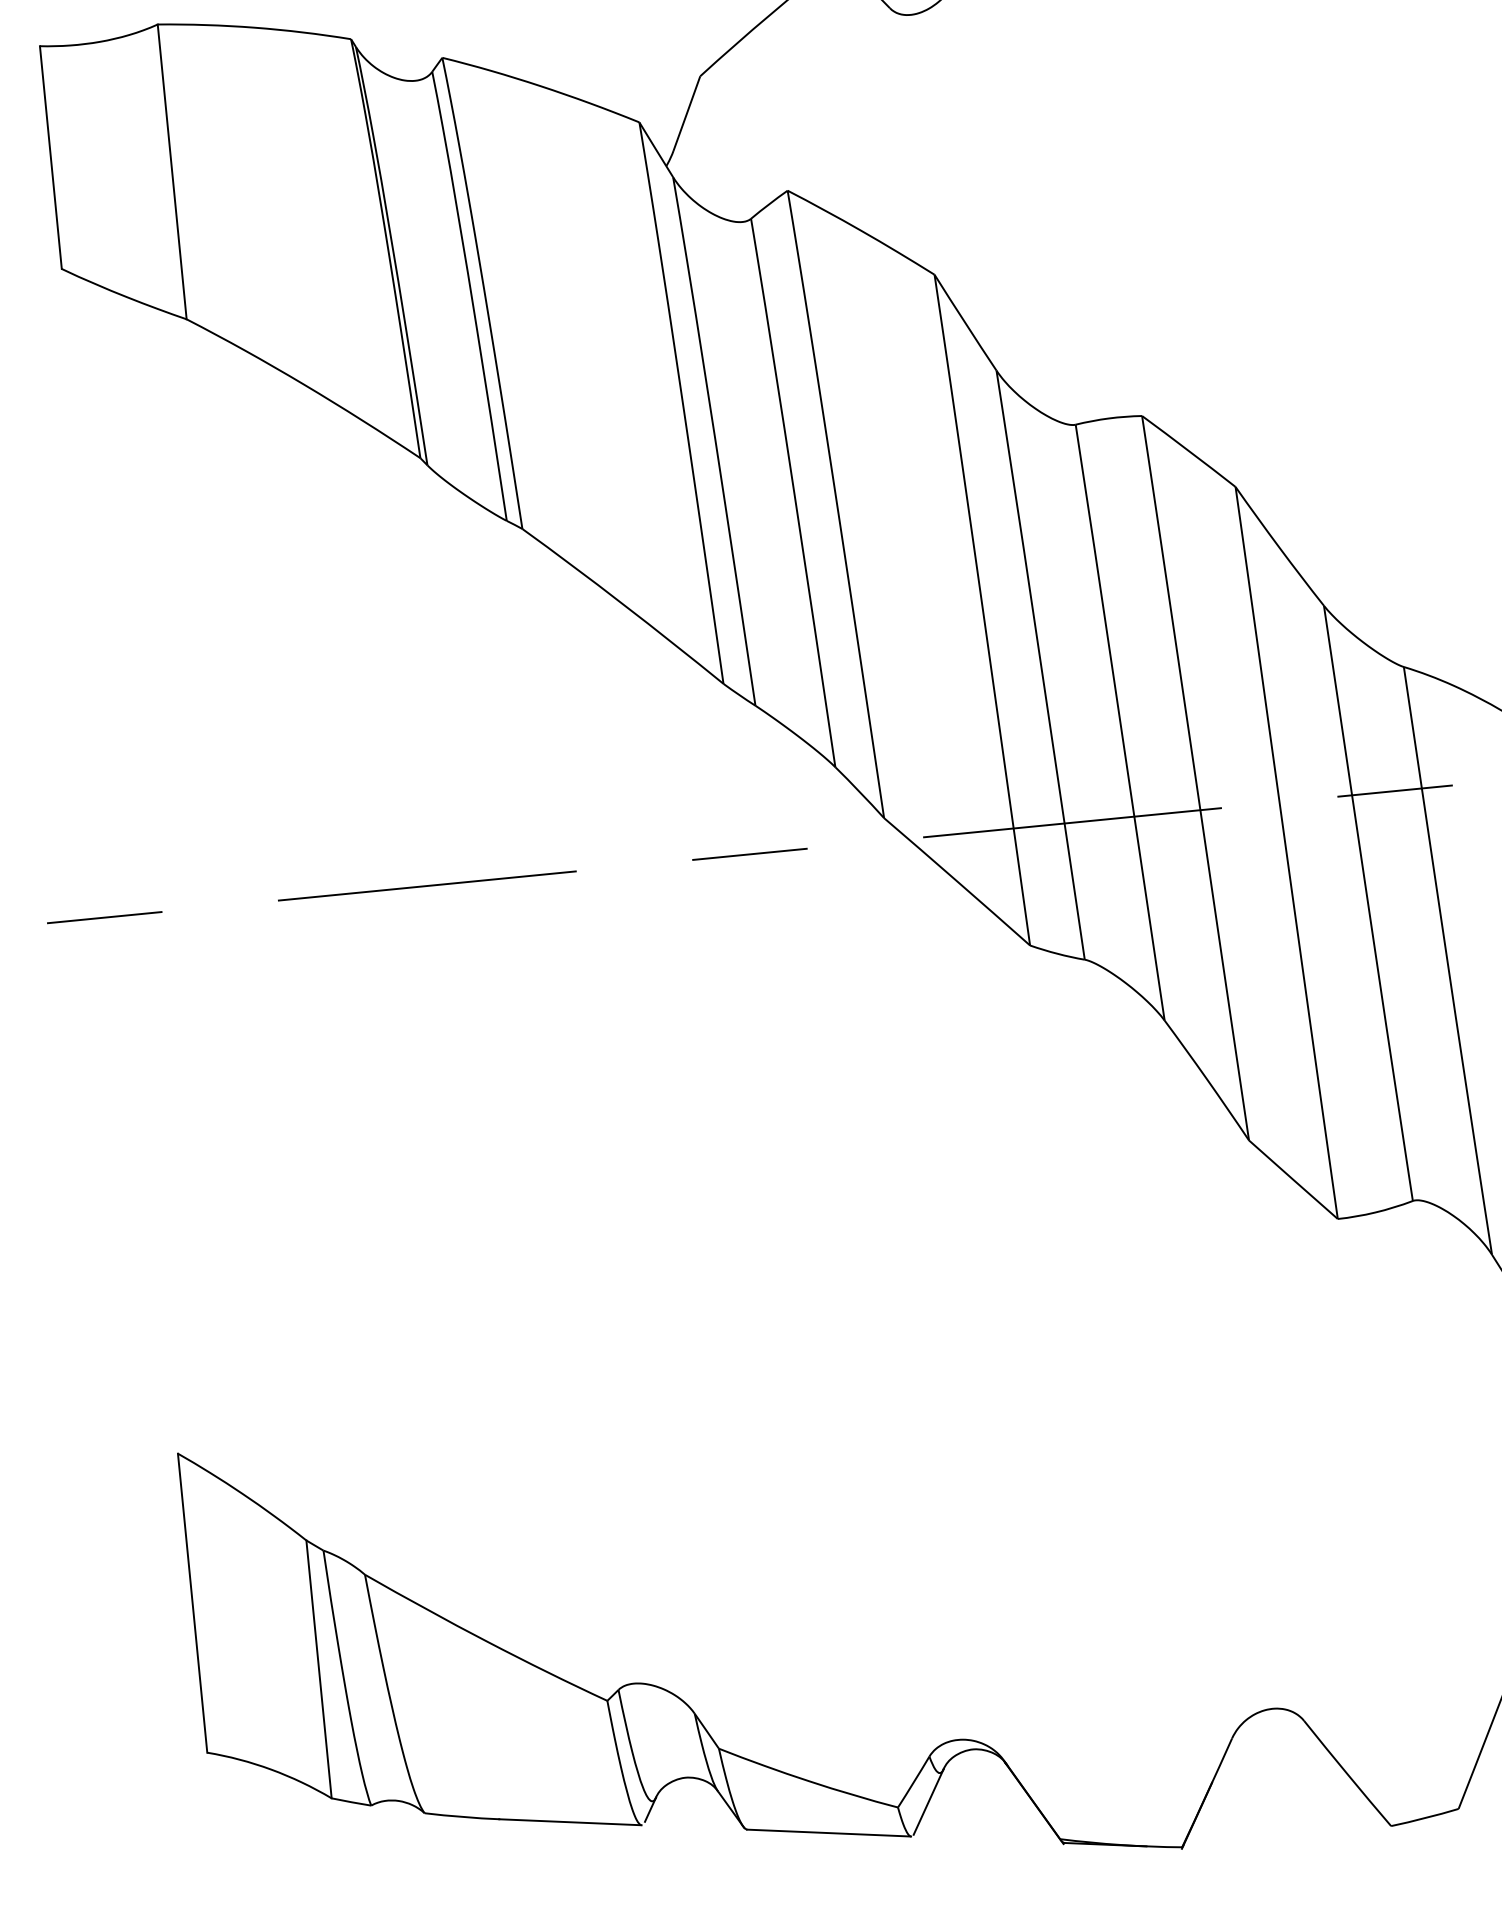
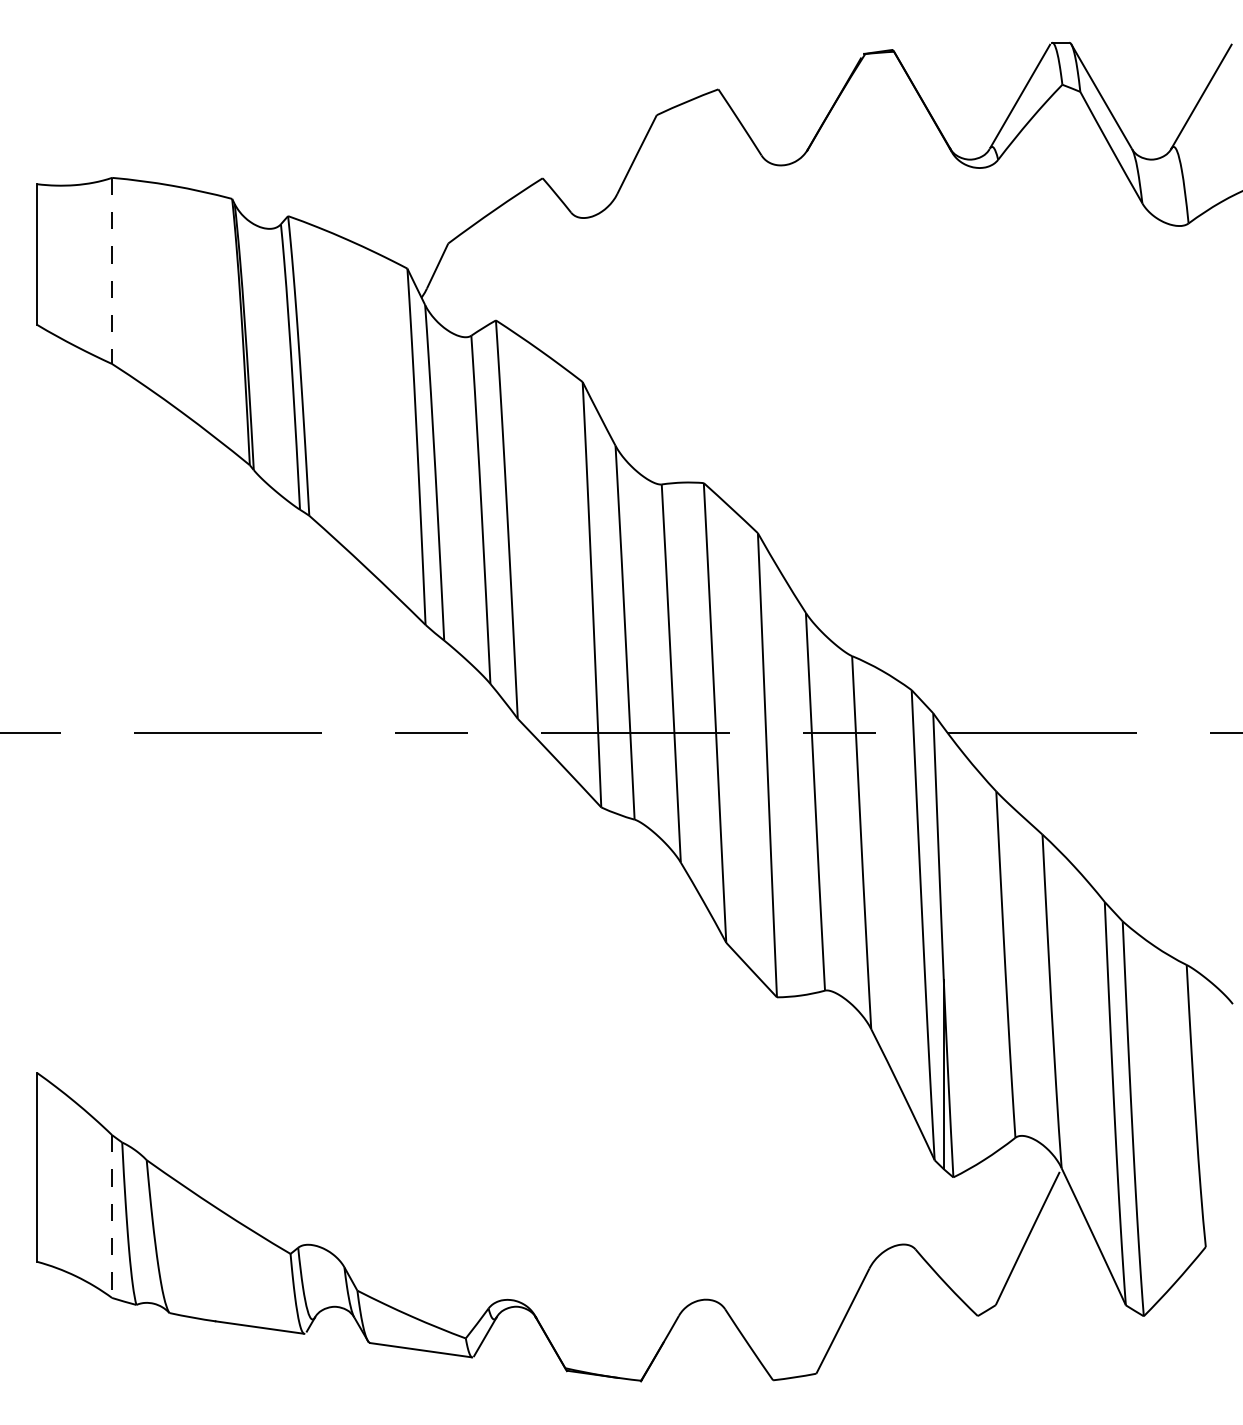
line: (172, 172) -> (112, 271), solid -> dashed
line: (319, 1670) -> (112, 1217), solid -> dashed

